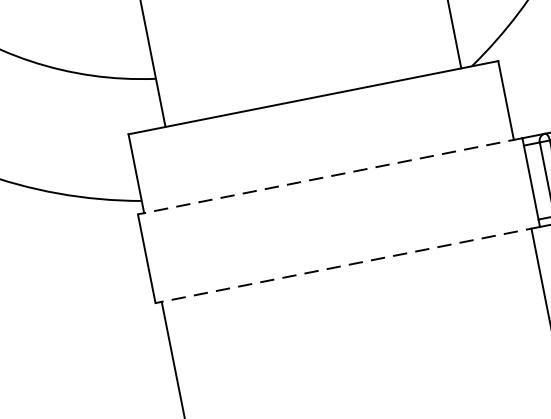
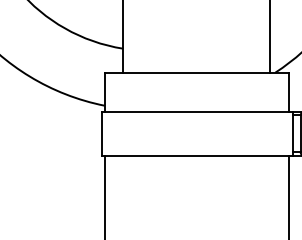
line: (330, 175) -> (197, 111), dashed -> solid
line: (347, 264) -> (197, 155), dashed -> solid

